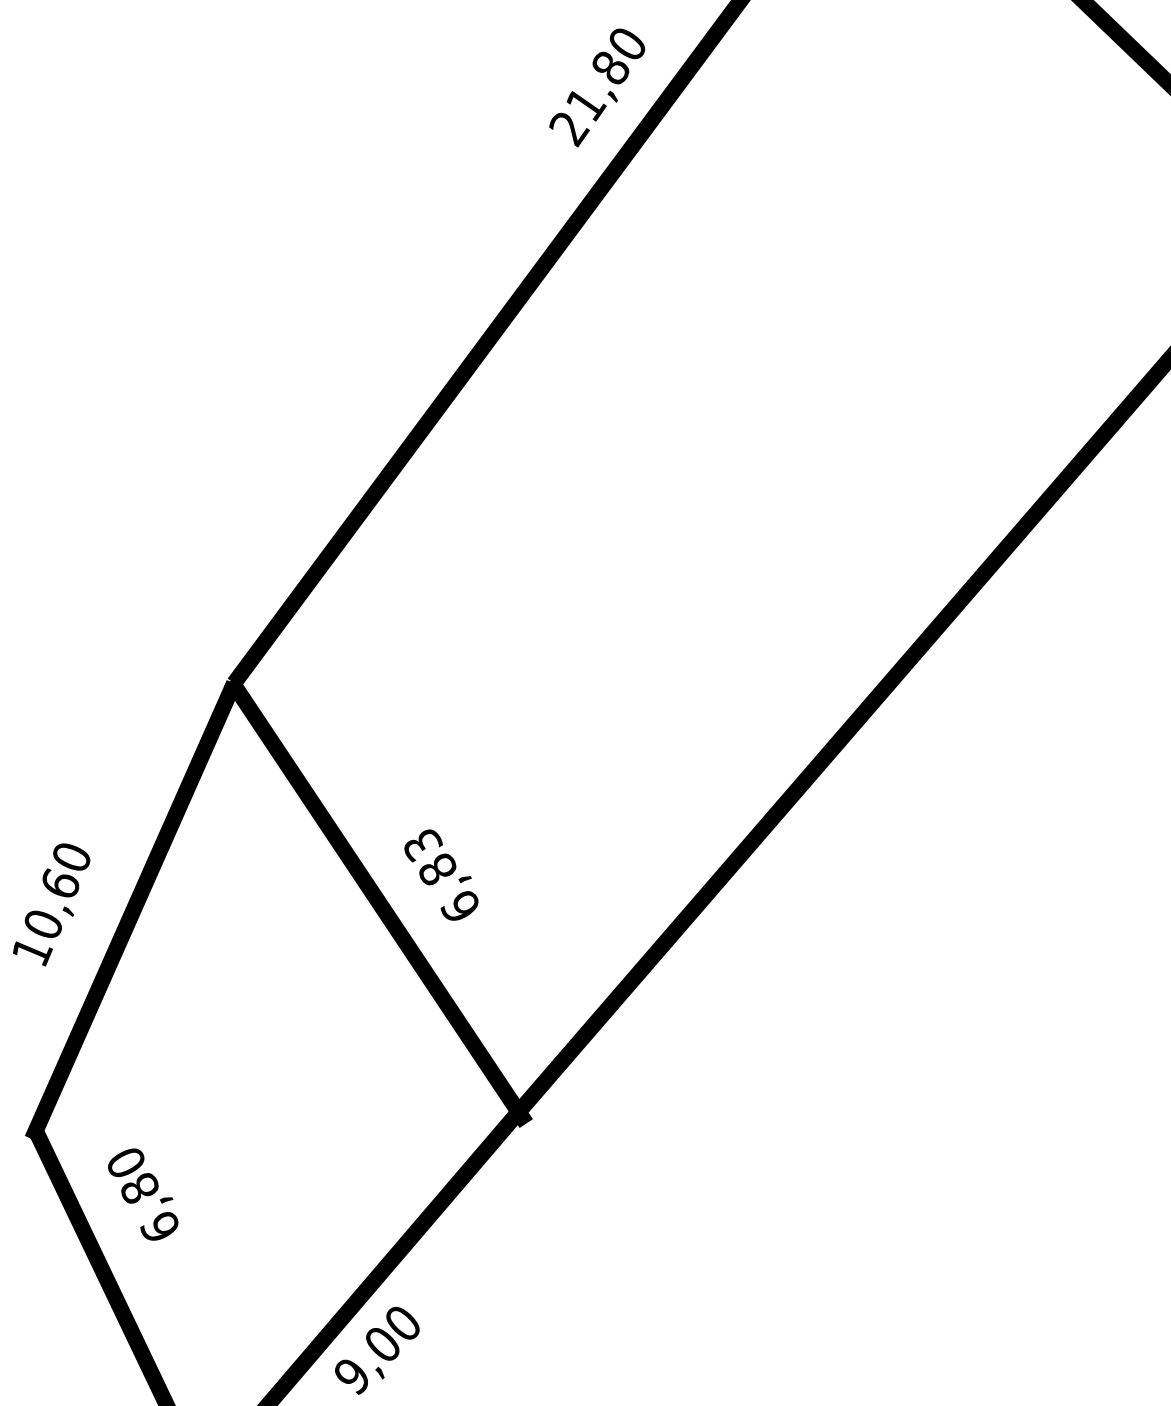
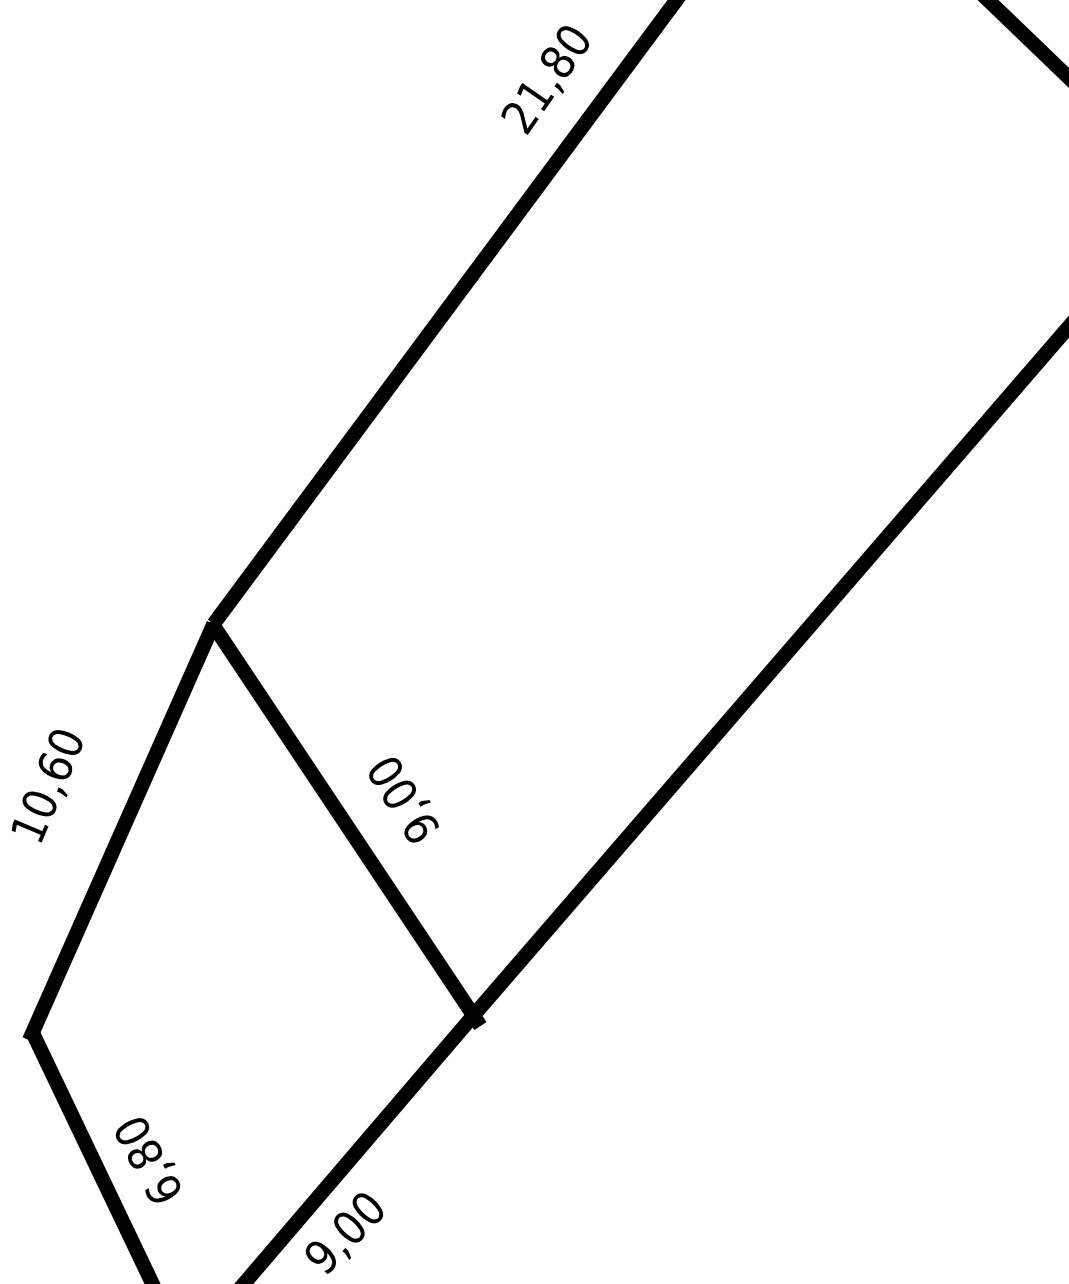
text: (442, 875) -> (403, 799), 6,83 -> 9,00
text: (51, 904) -> (46, 785), moved
text: (143, 1194) -> (148, 1160), moved

